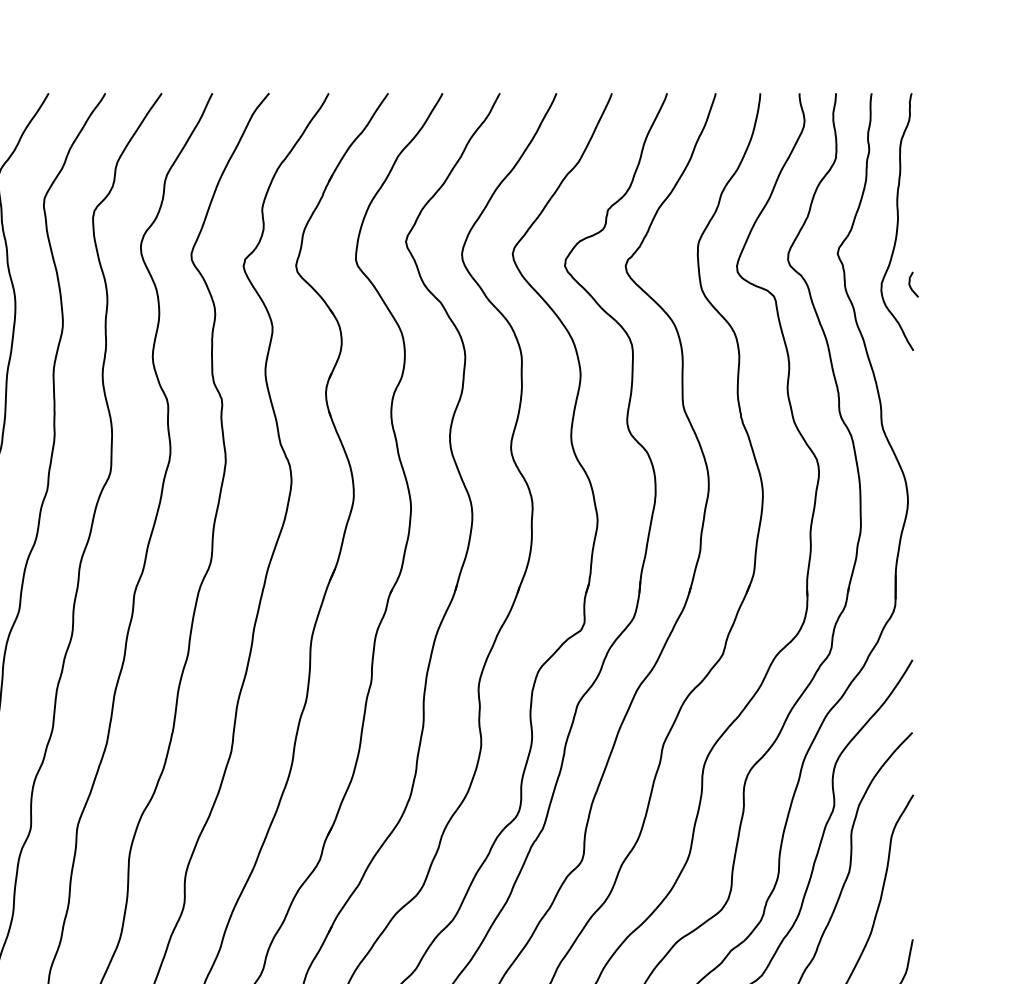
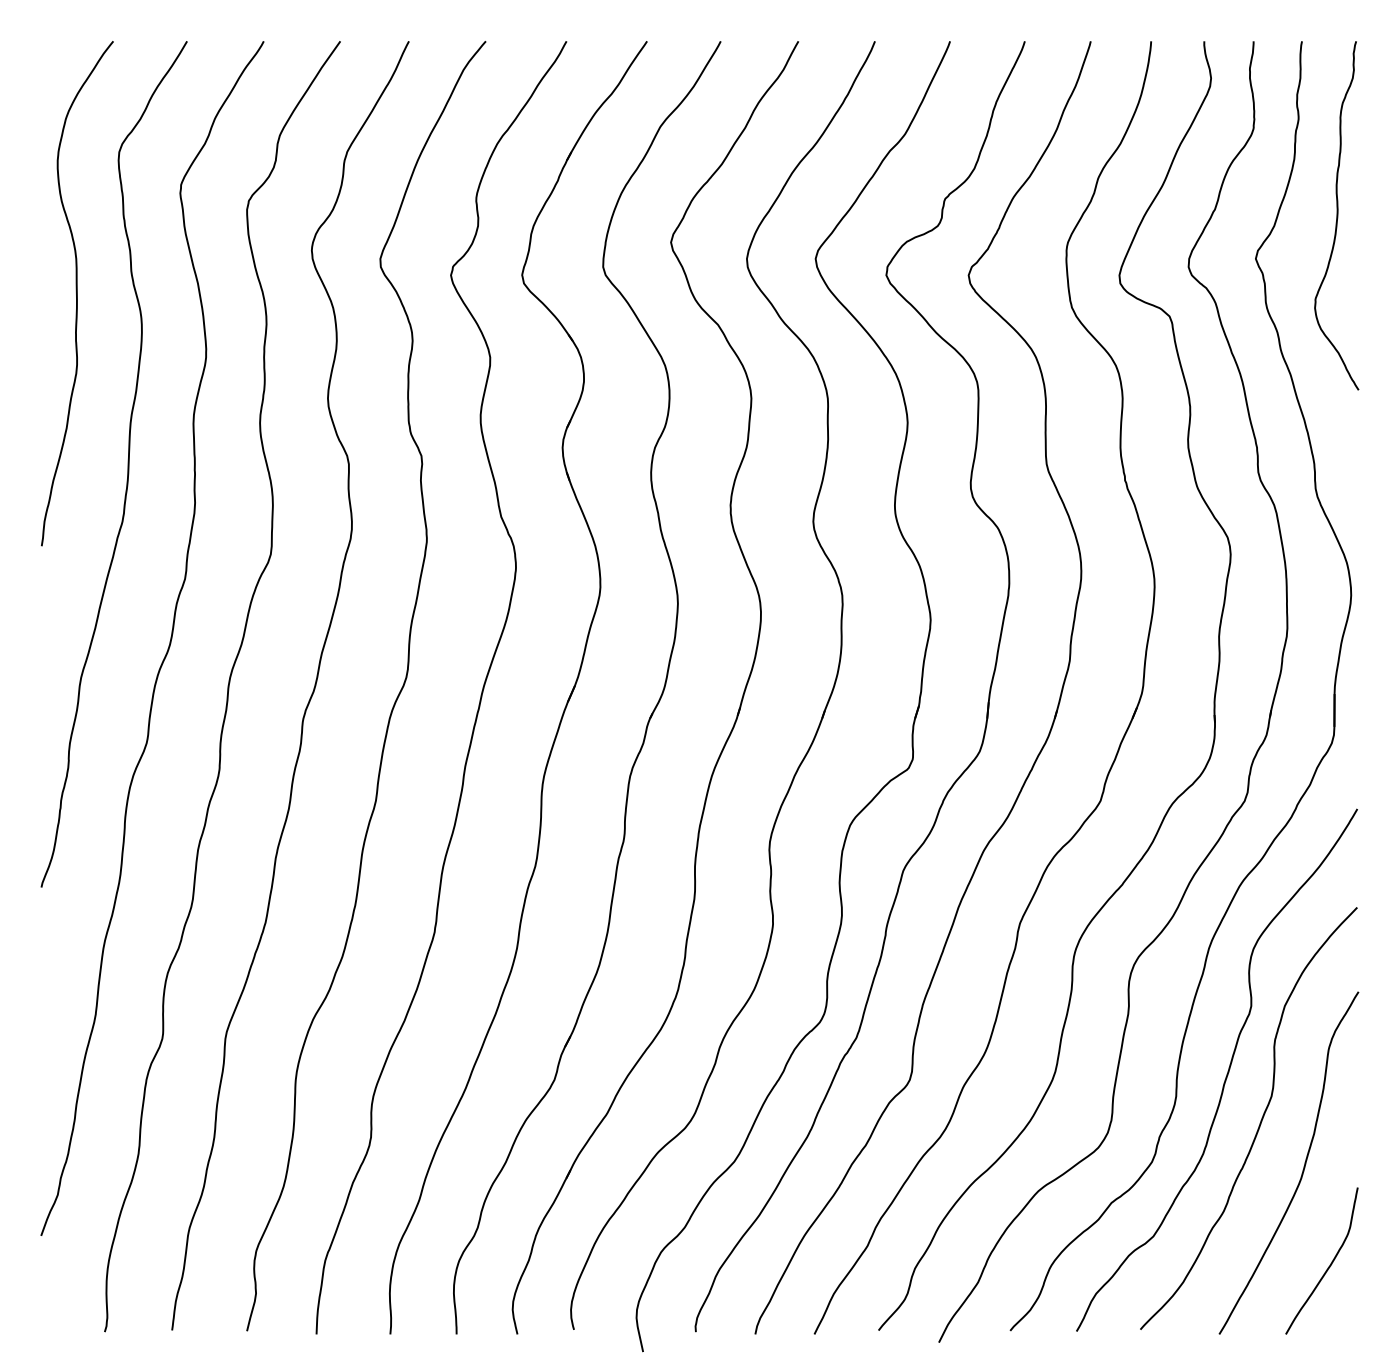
curve: (910, 285) -> (1354, 301), removed

